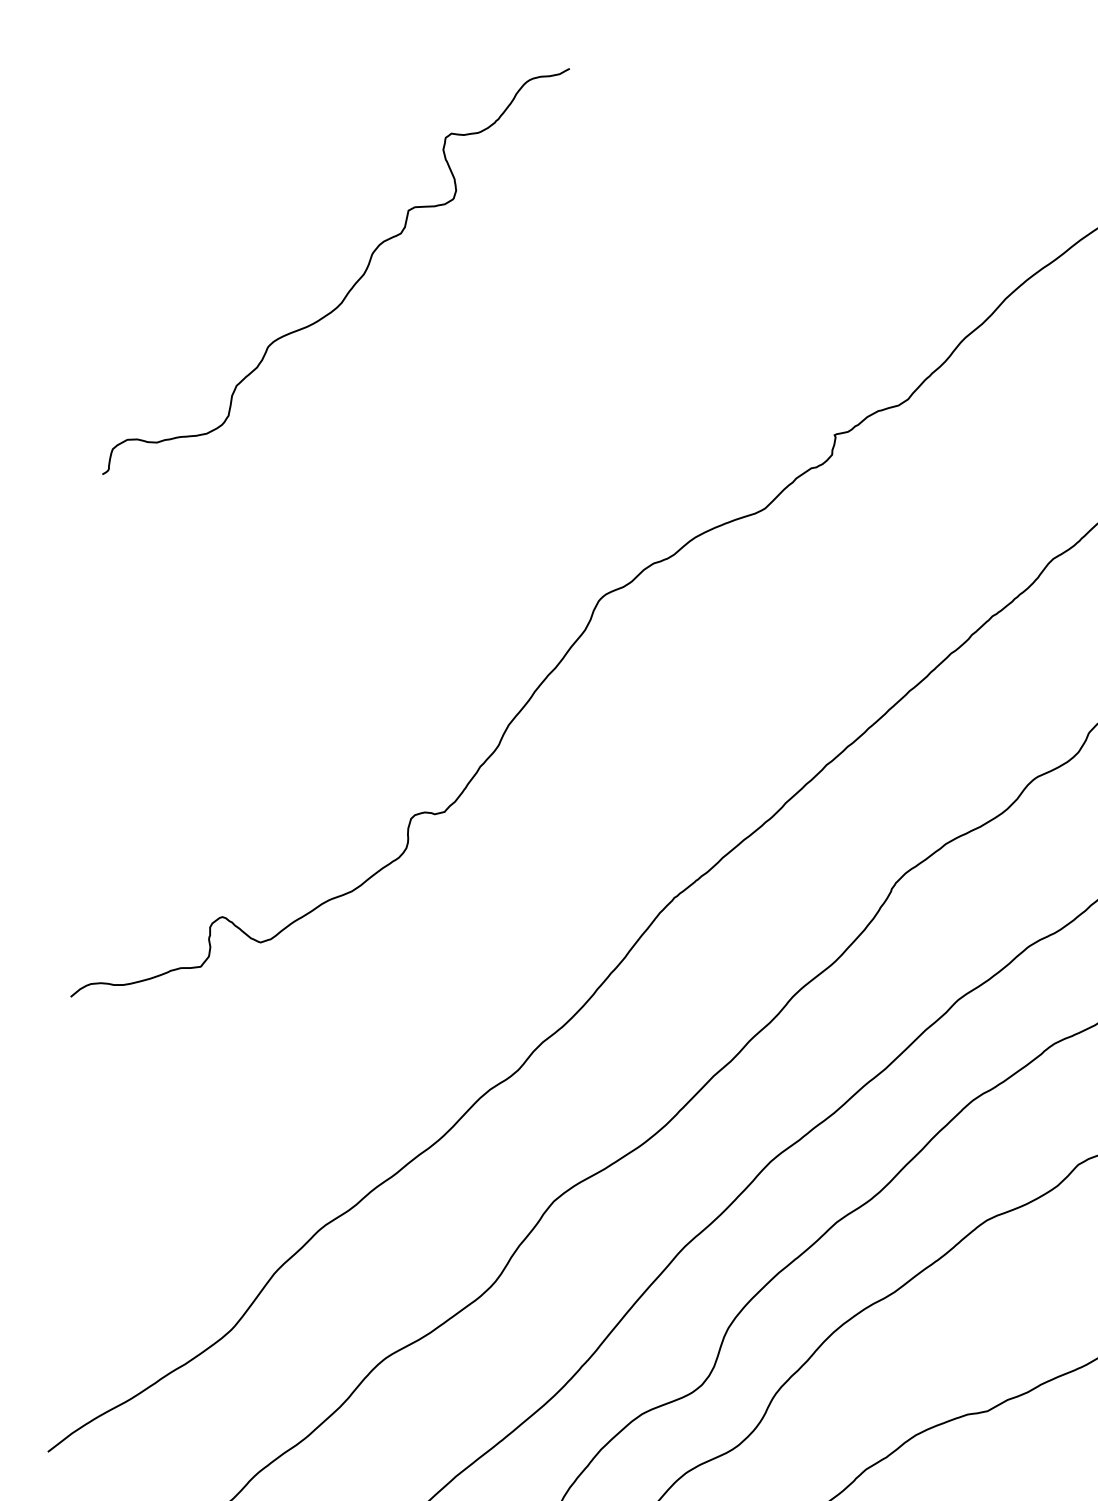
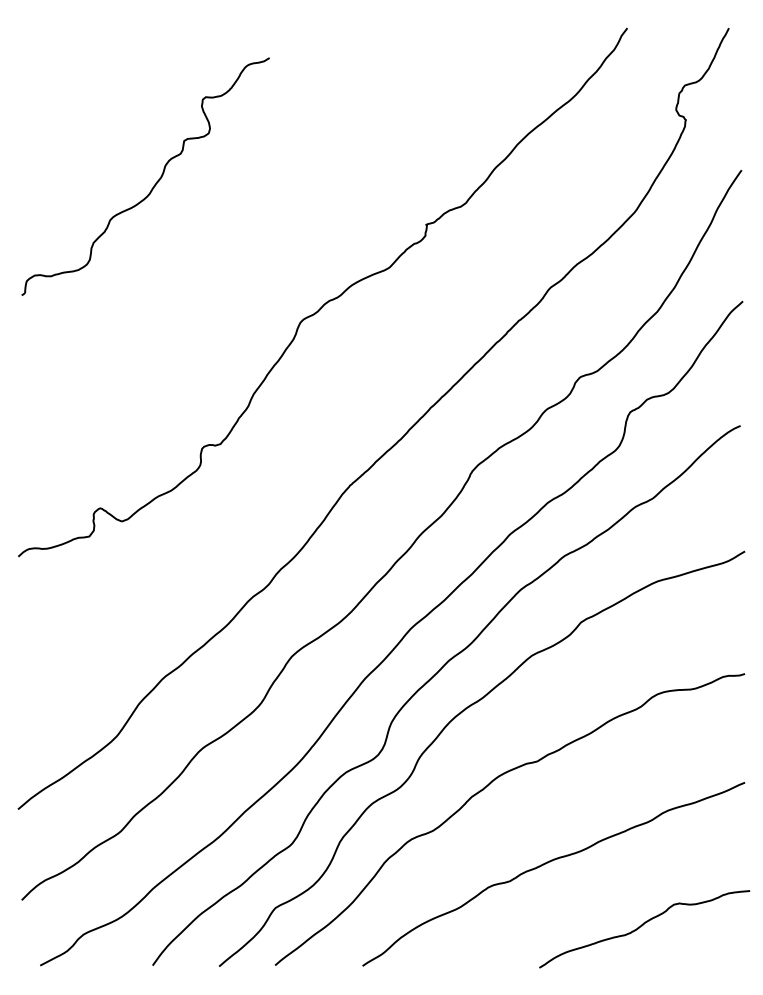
curve: (351, 286) -> (154, 184), moved

